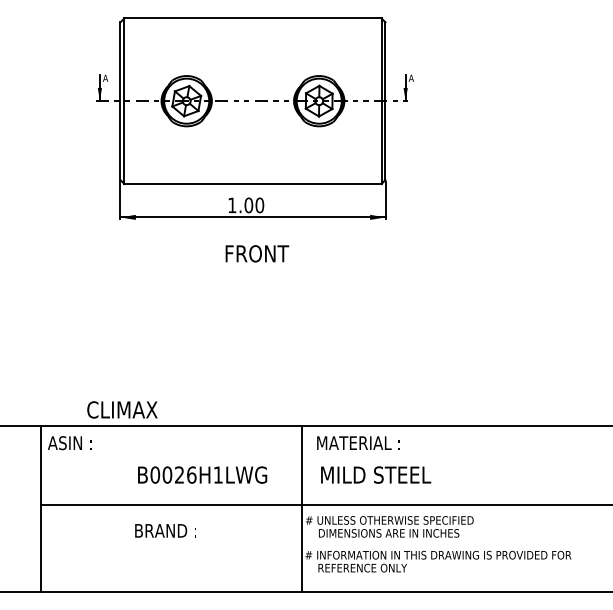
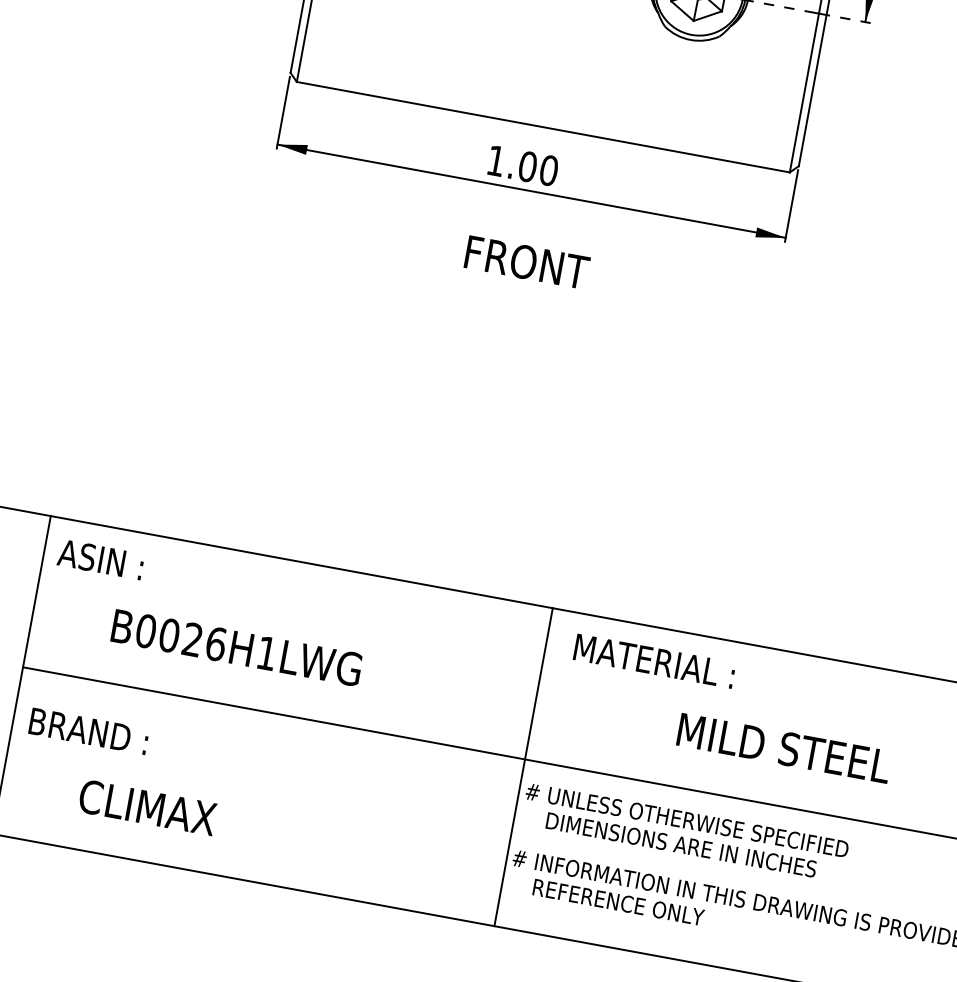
text: (122, 409) -> (148, 806), moved
text: (202, 474) -> (236, 646), moved
text: (376, 474) -> (785, 747), moved
text: (165, 530) -> (88, 730), moved

